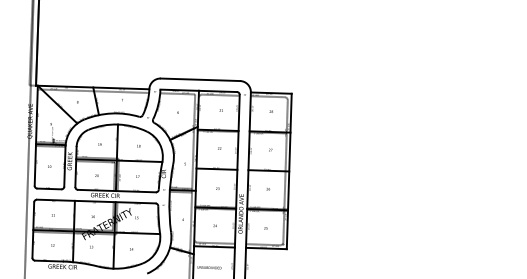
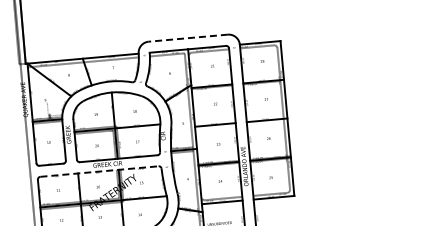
line: (200, 79) -> (188, 37), solid -> dashed
line: (96, 201) -> (99, 171), solid -> dashed

